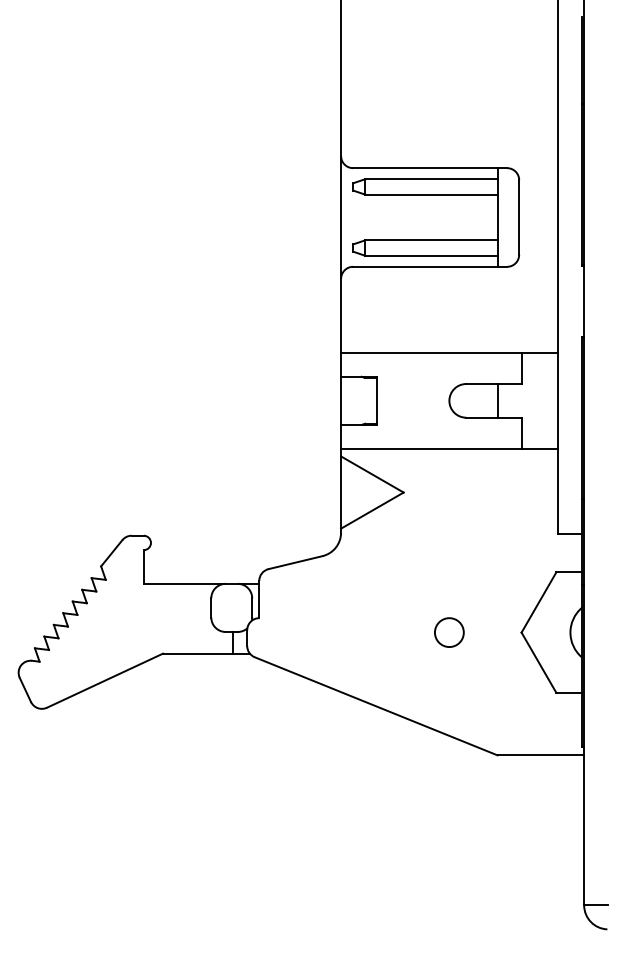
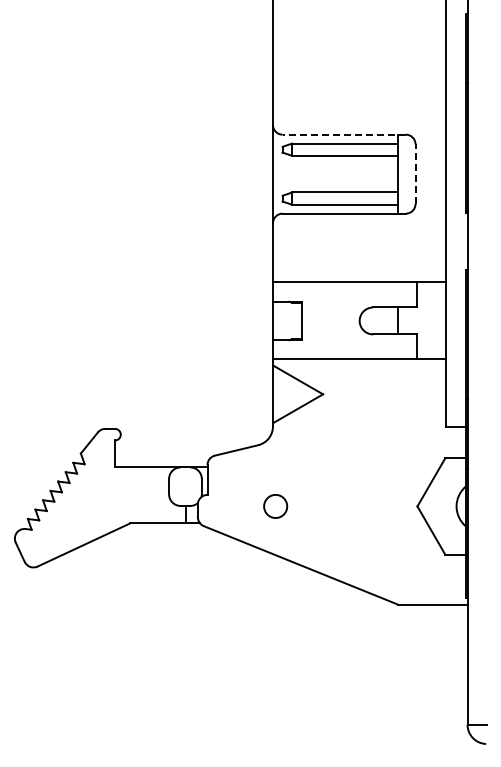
line: (430, 167) -> (344, 134), solid -> dashed
line: (519, 217) -> (415, 174), solid -> dashed
circle: (449, 632) -> (275, 506), moved

